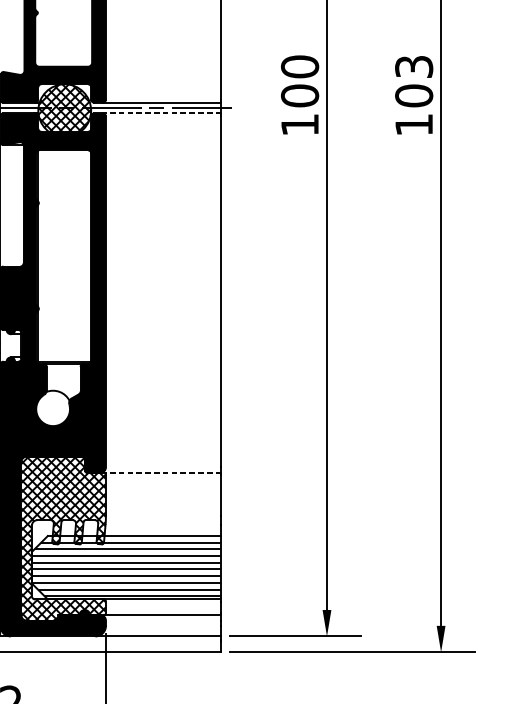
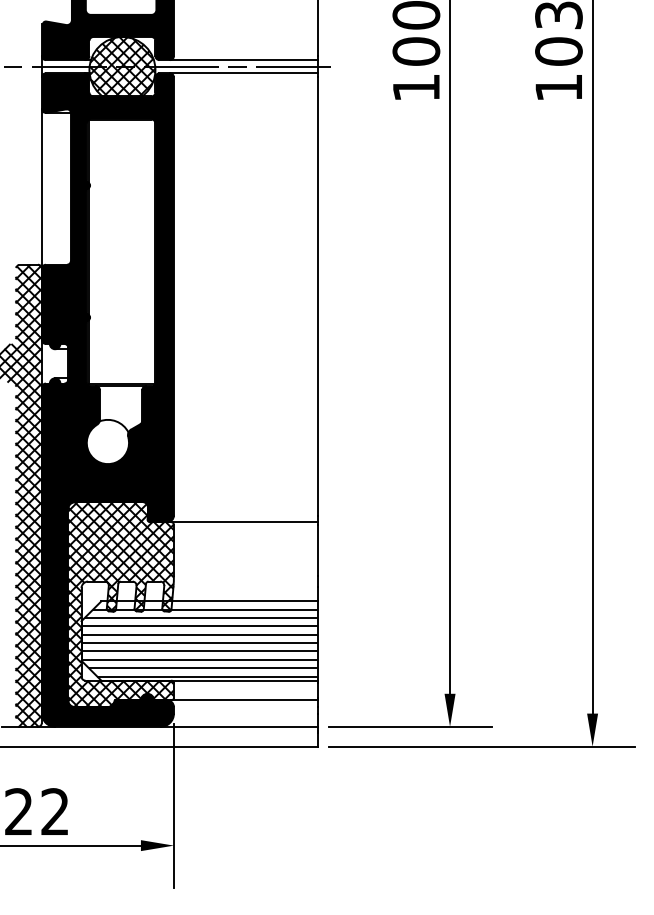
line: (161, 113) -> (243, 73), dashed -> solid
line: (162, 472) -> (244, 522), dashed -> solid

